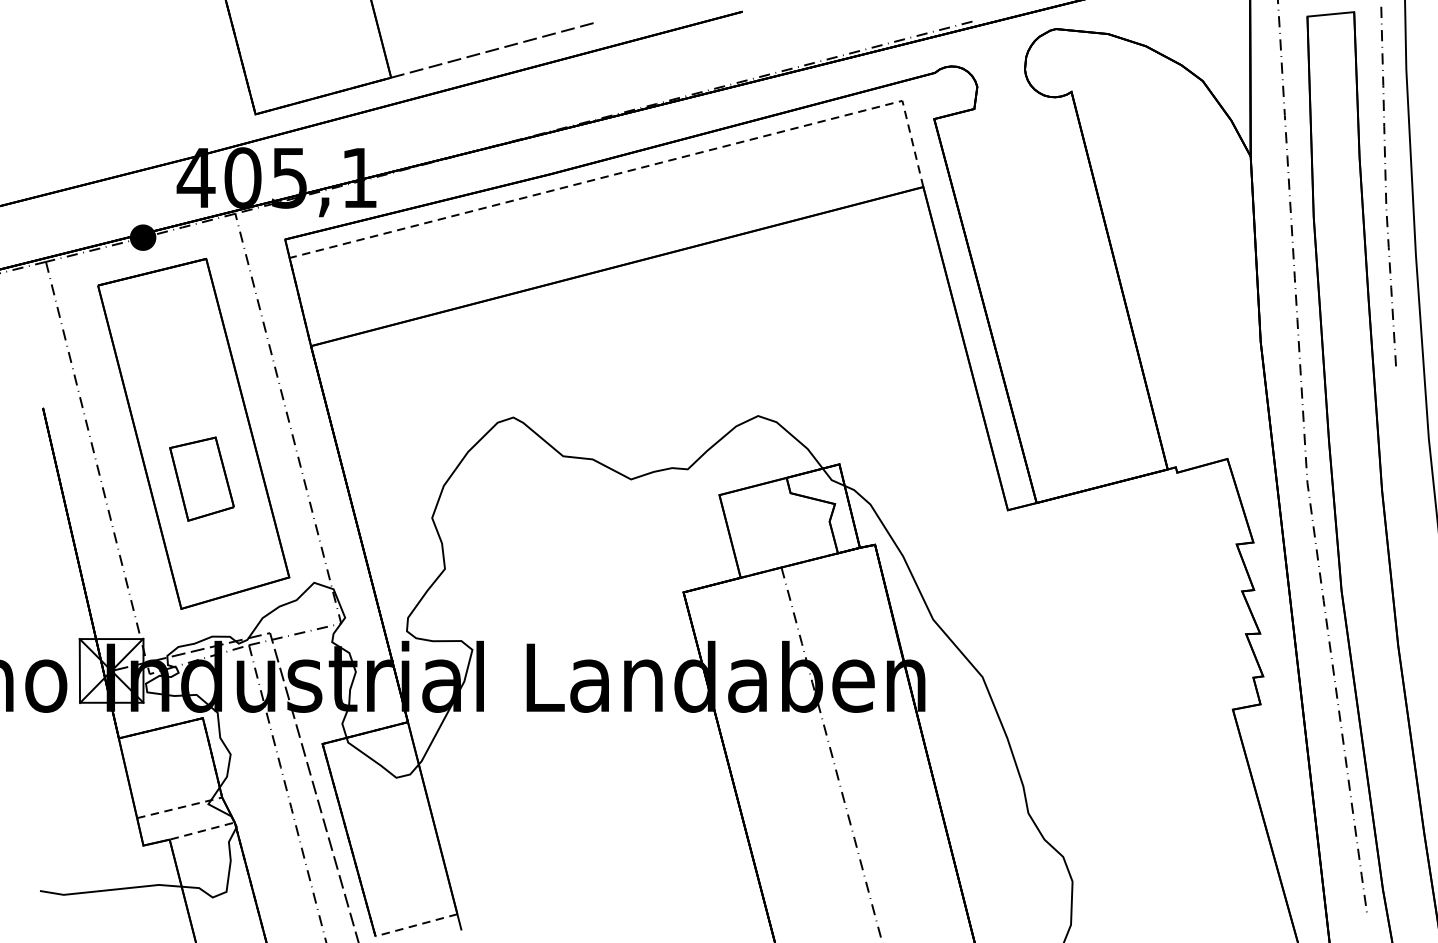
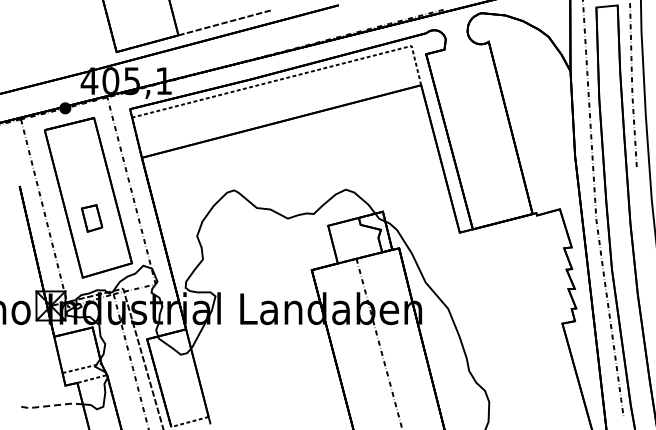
part: (200, 479) -> (91, 218), size x0.7
line: (110, 889) -> (50, 405), solid -> dashed

